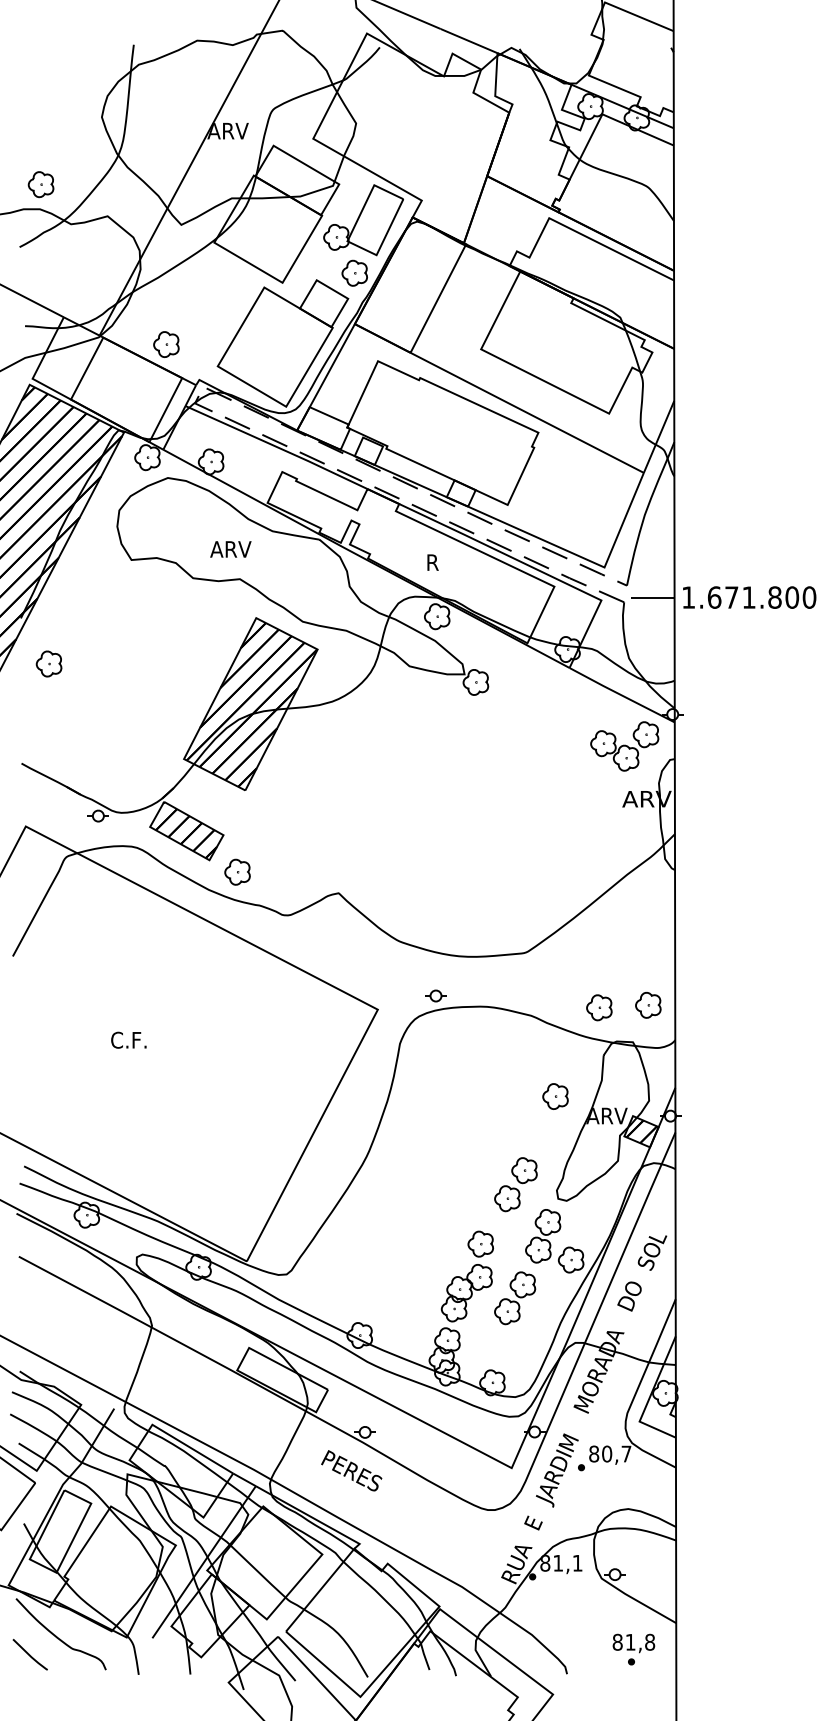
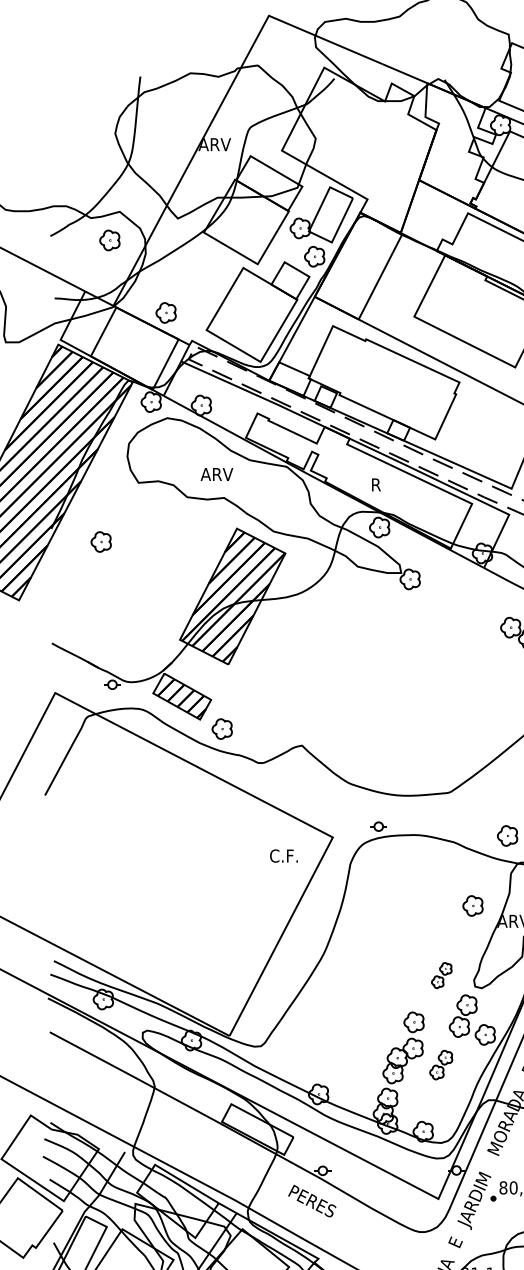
part: (40, 184) -> (109, 240), moved
part: (48, 663) -> (100, 541), moved
text: (128, 1039) -> (283, 855), moved
part: (515, 1184) -> (441, 975), size x0.6
part: (515, 1298) -> (441, 1065), size x0.7

